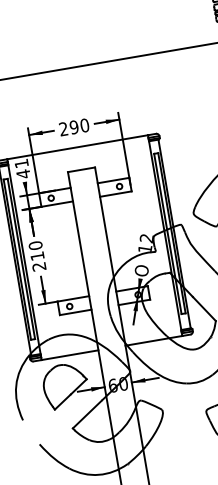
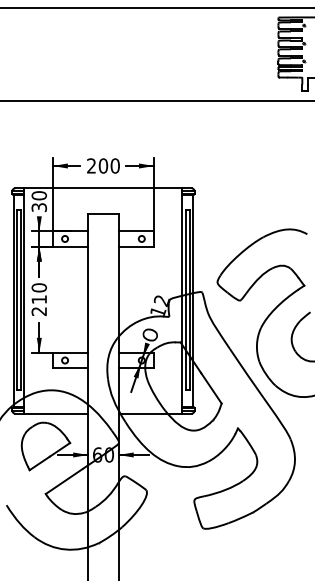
text: (73, 127) -> (102, 165), 290 -> 200
text: (22, 168) -> (39, 201), 41 -> 30

